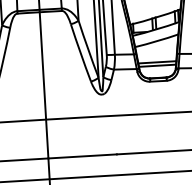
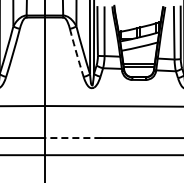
arc: (80, 53) -> (76, 53), solid -> dashed
line: (81, 157) -> (72, 138), solid -> dashed

